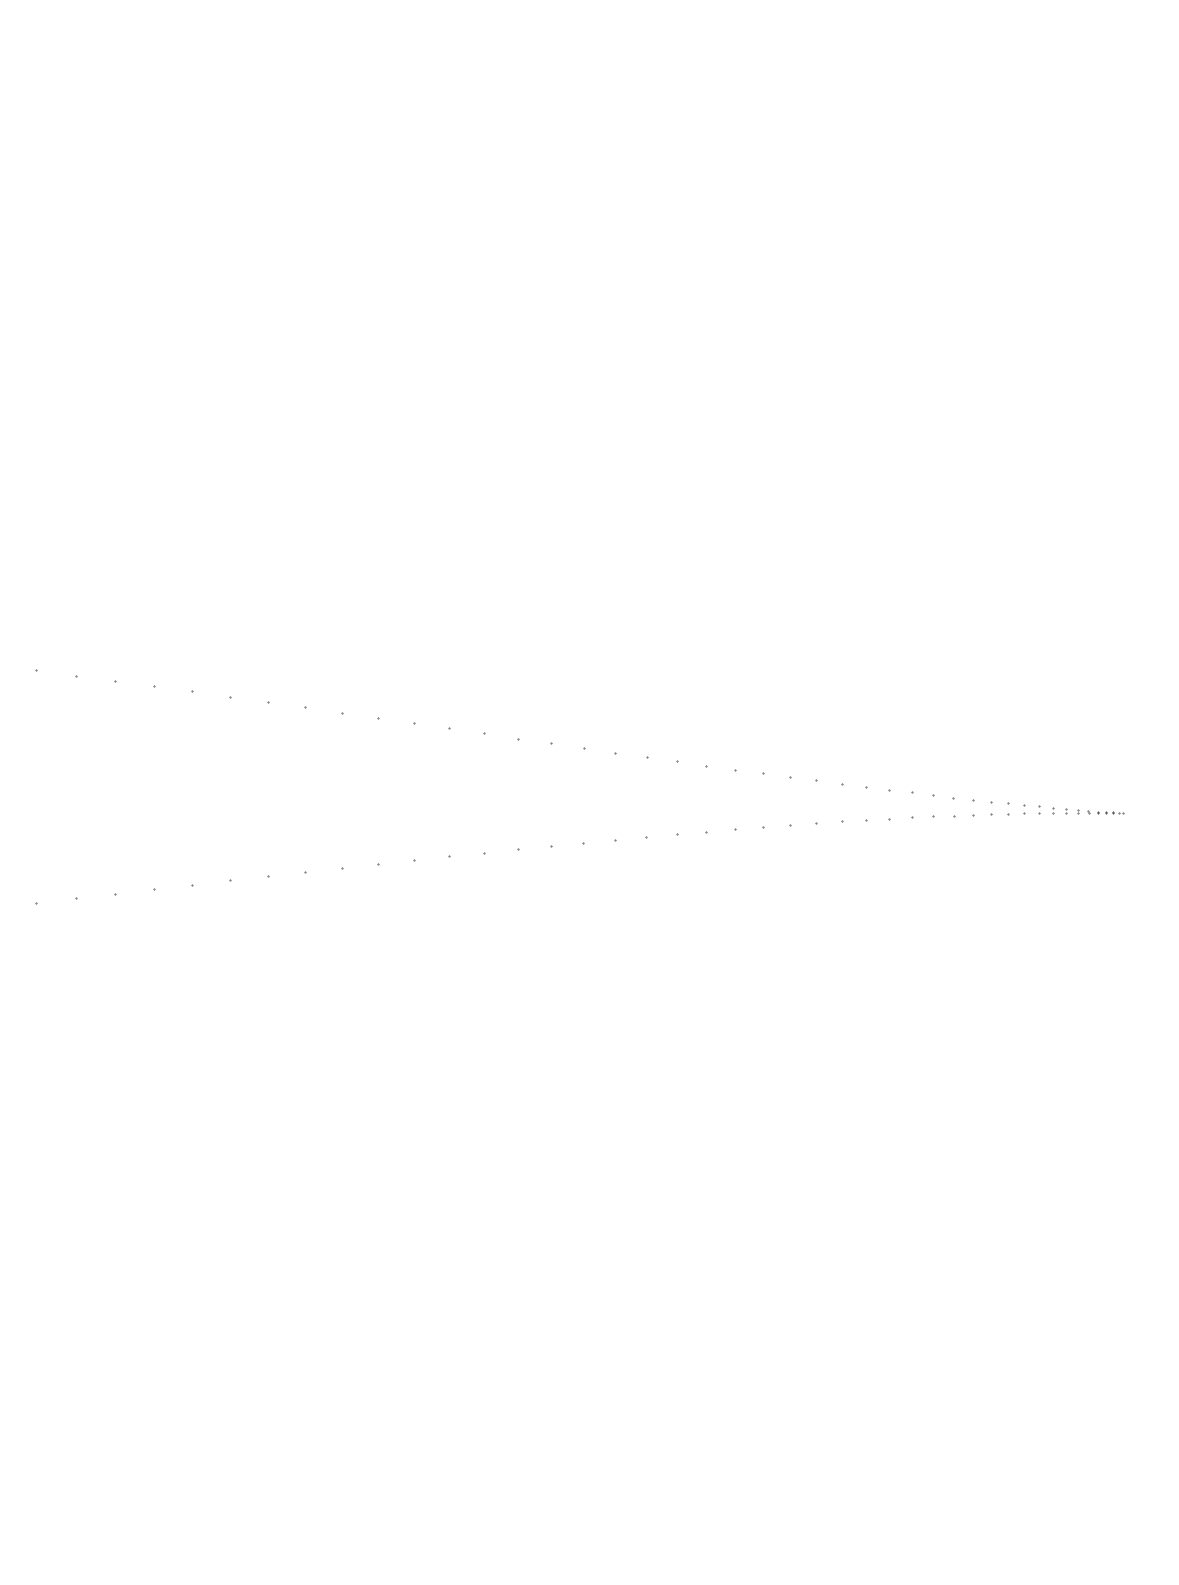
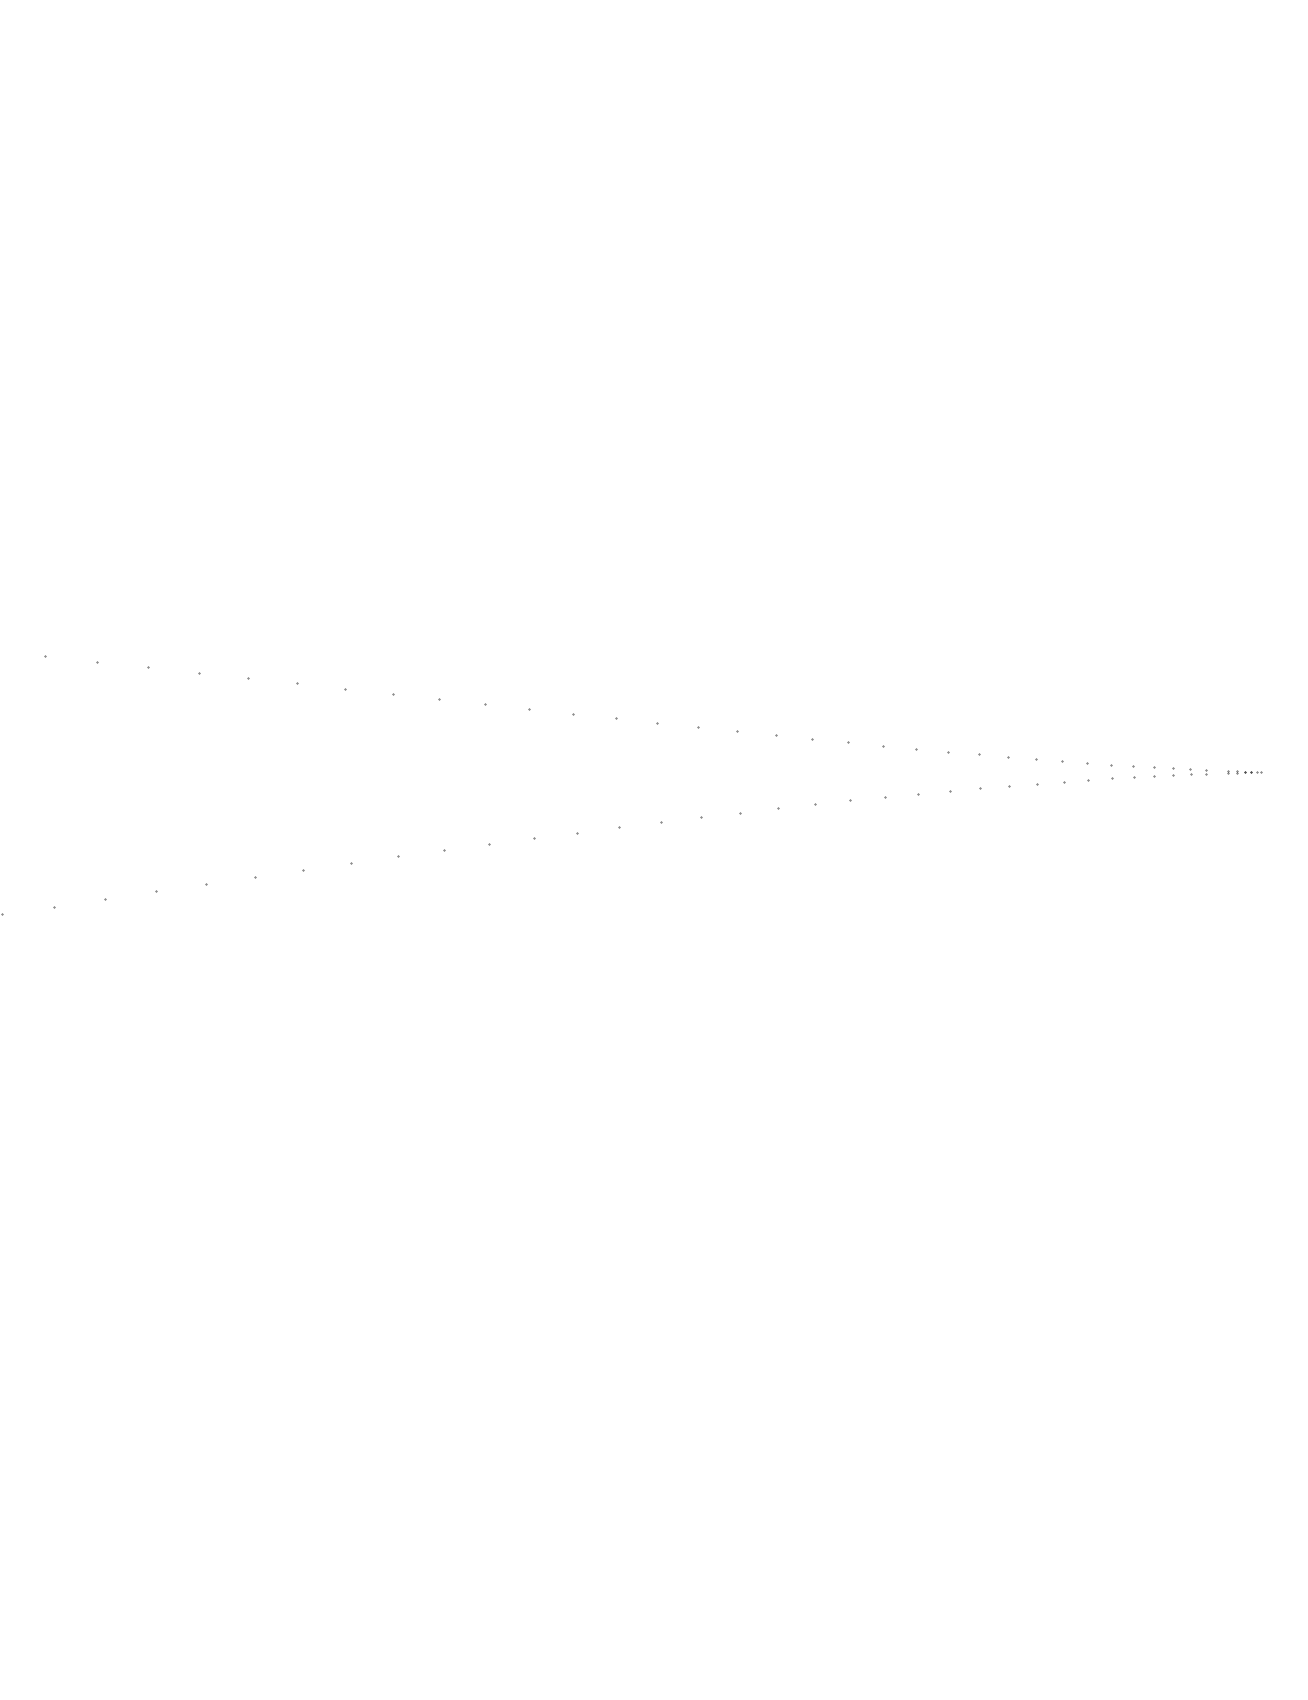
part: (1105, 812) -> (1244, 772), size x0.7

